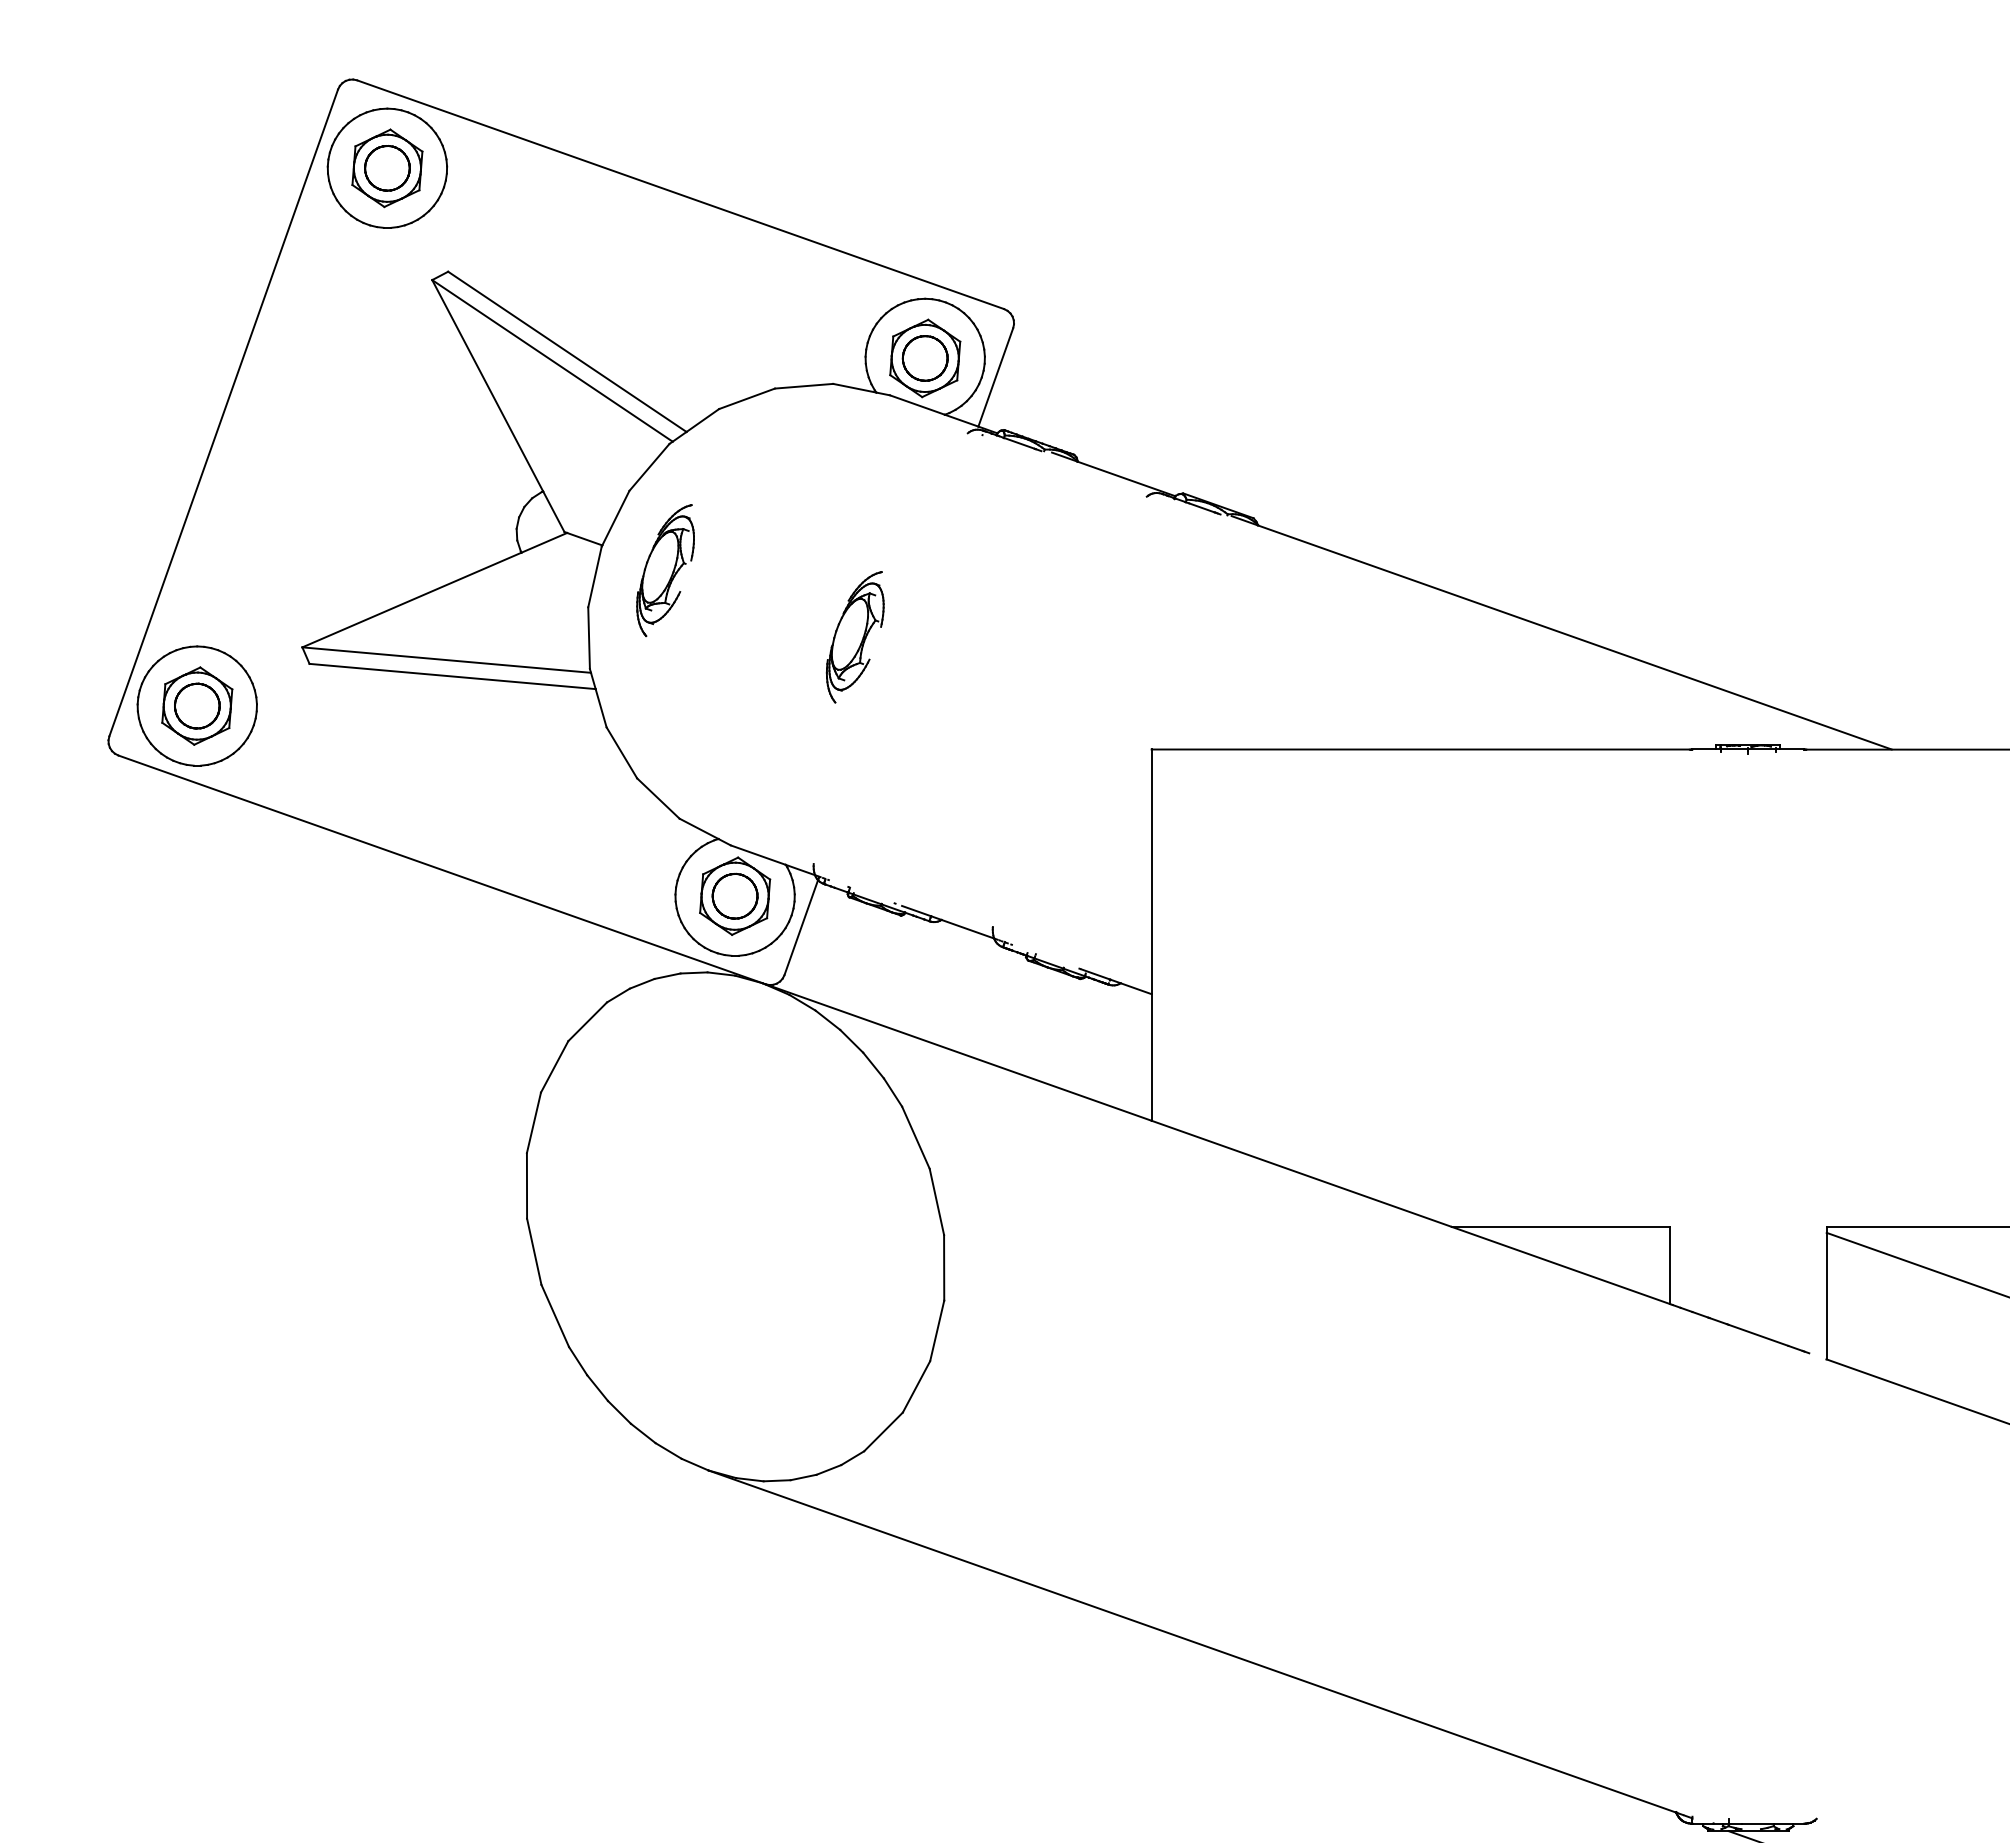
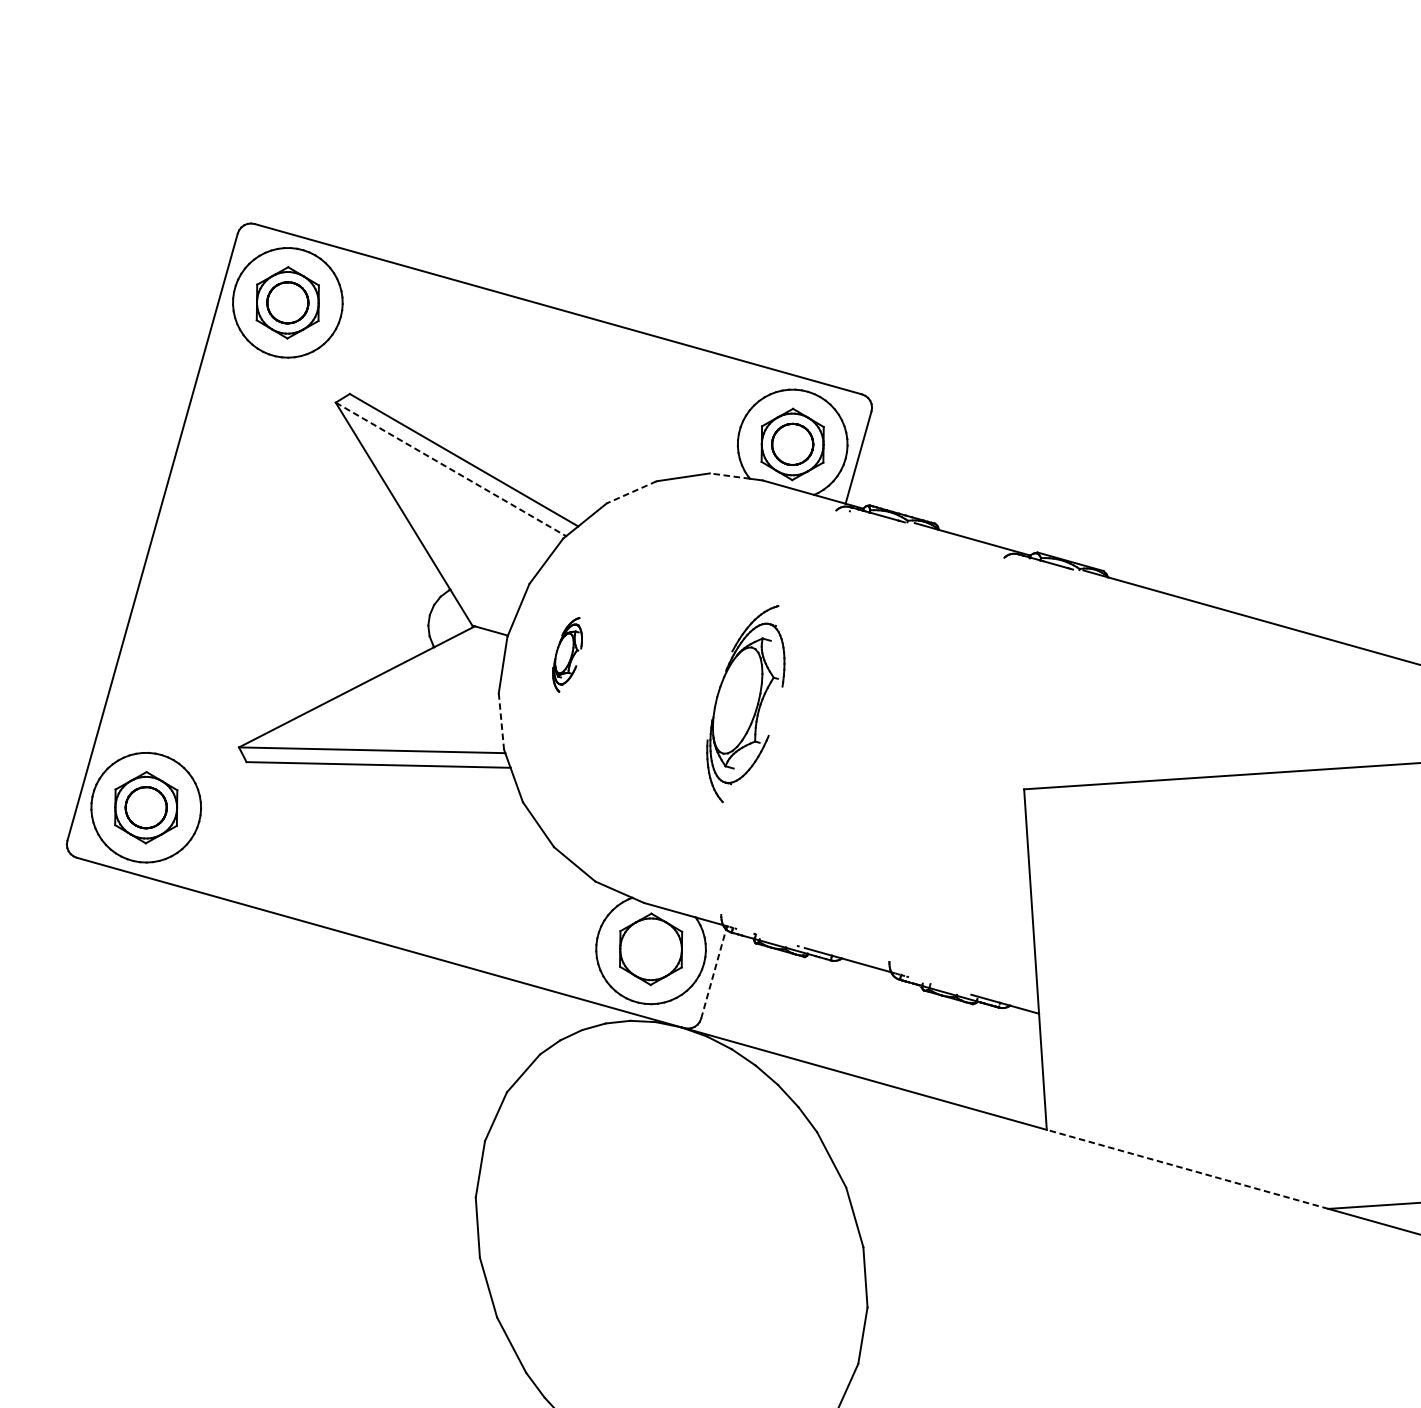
line: (552, 360) -> (450, 469), solid -> dashed
line: (854, 388) -> (729, 476), solid -> dashed
line: (747, 398) -> (632, 492), solid -> dashed
part: (665, 570) -> (567, 654), size x0.6
part: (854, 637) -> (744, 704), size x1.6
line: (589, 638) -> (501, 721), solid -> dashed
part: (734, 895) -> (650, 948), removed
line: (801, 927) -> (713, 973), solid -> dashed
line: (1301, 1173) -> (1187, 1169), solid -> dashed

